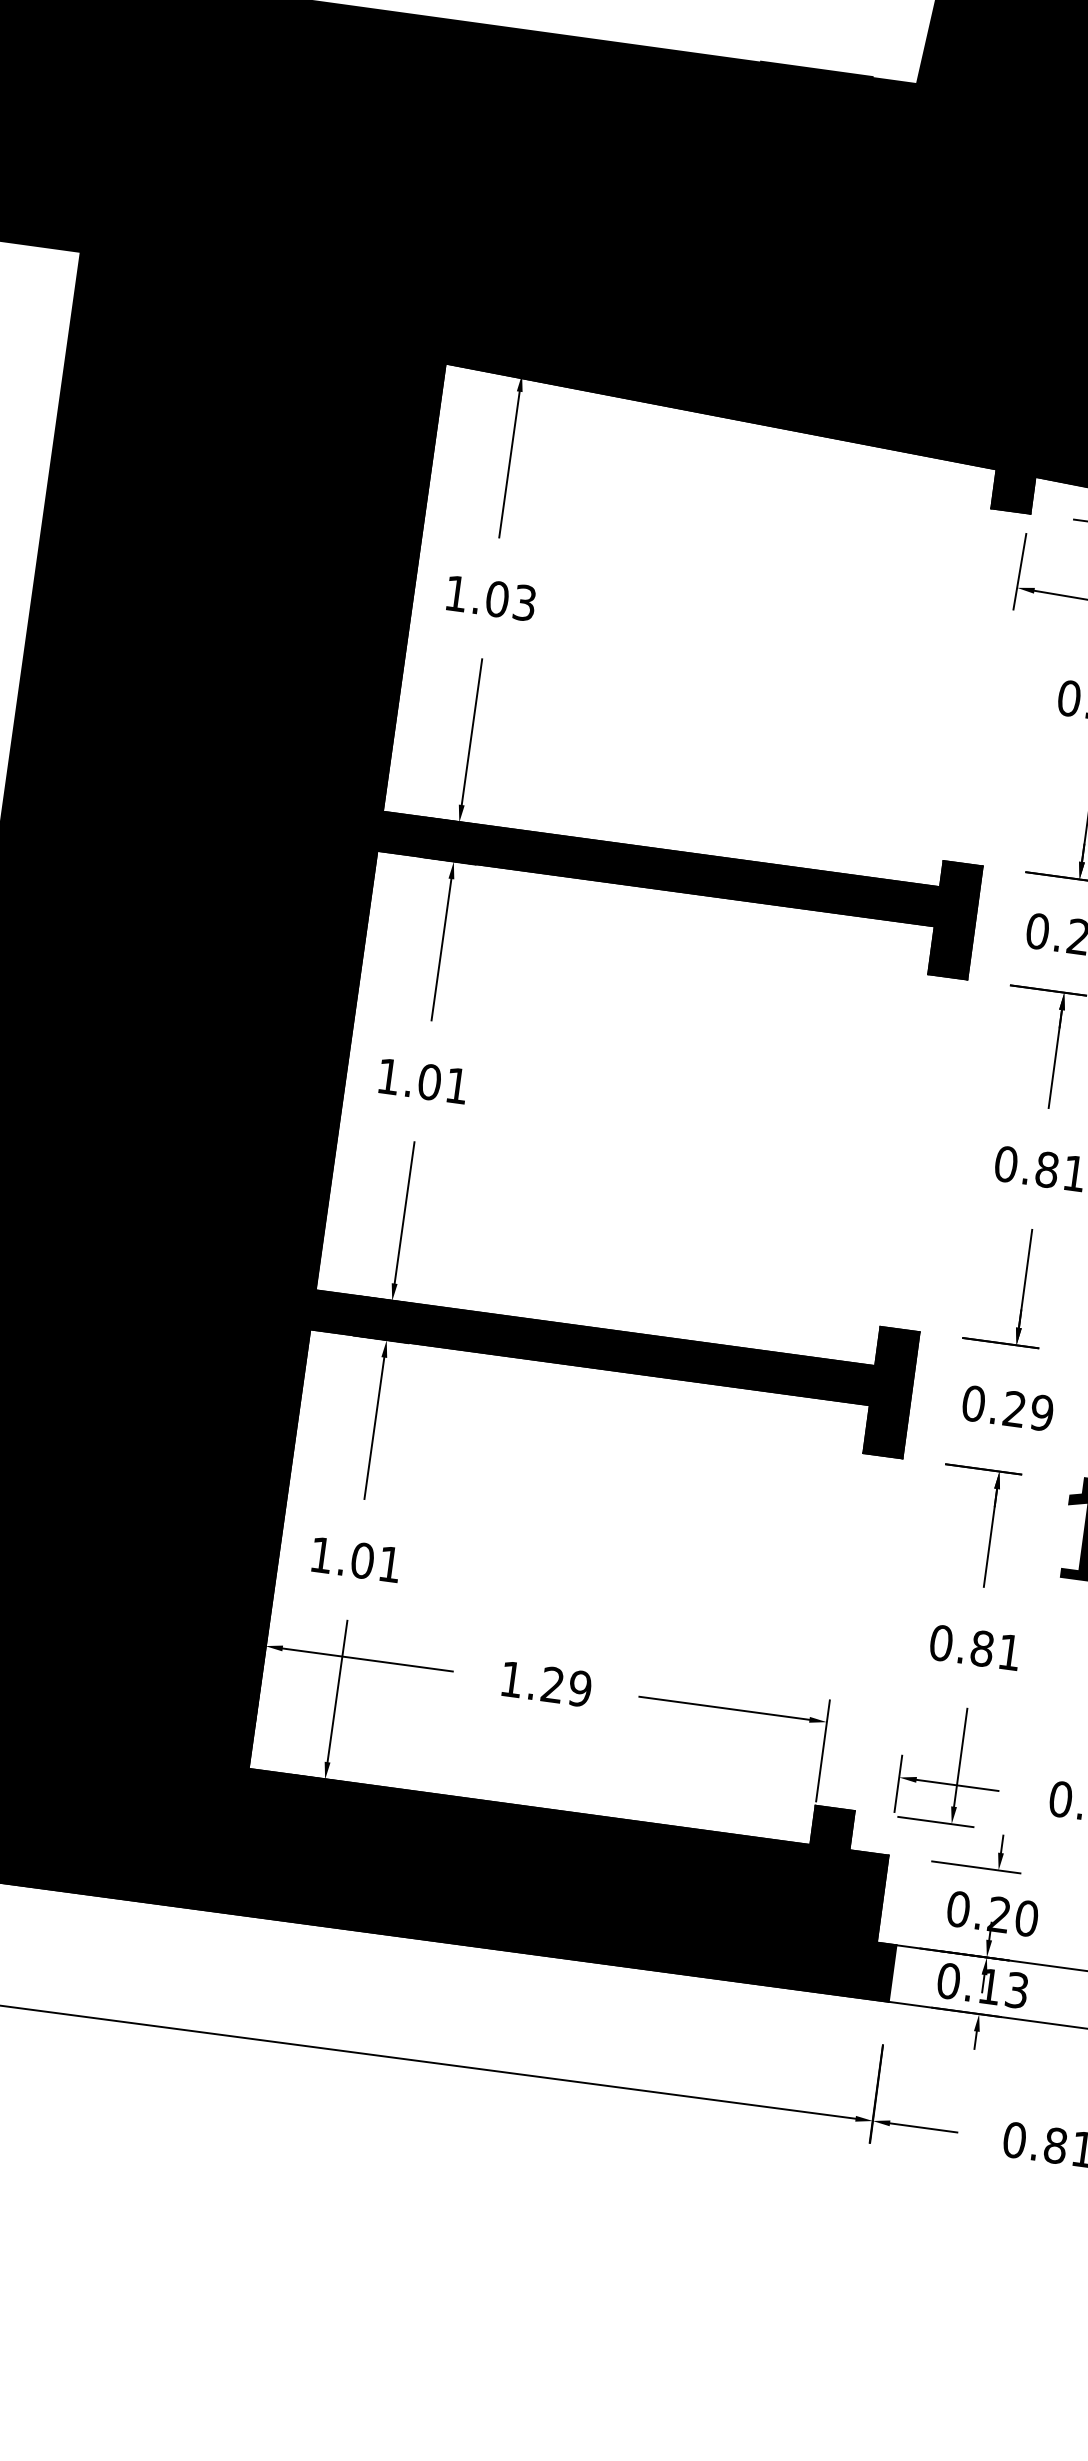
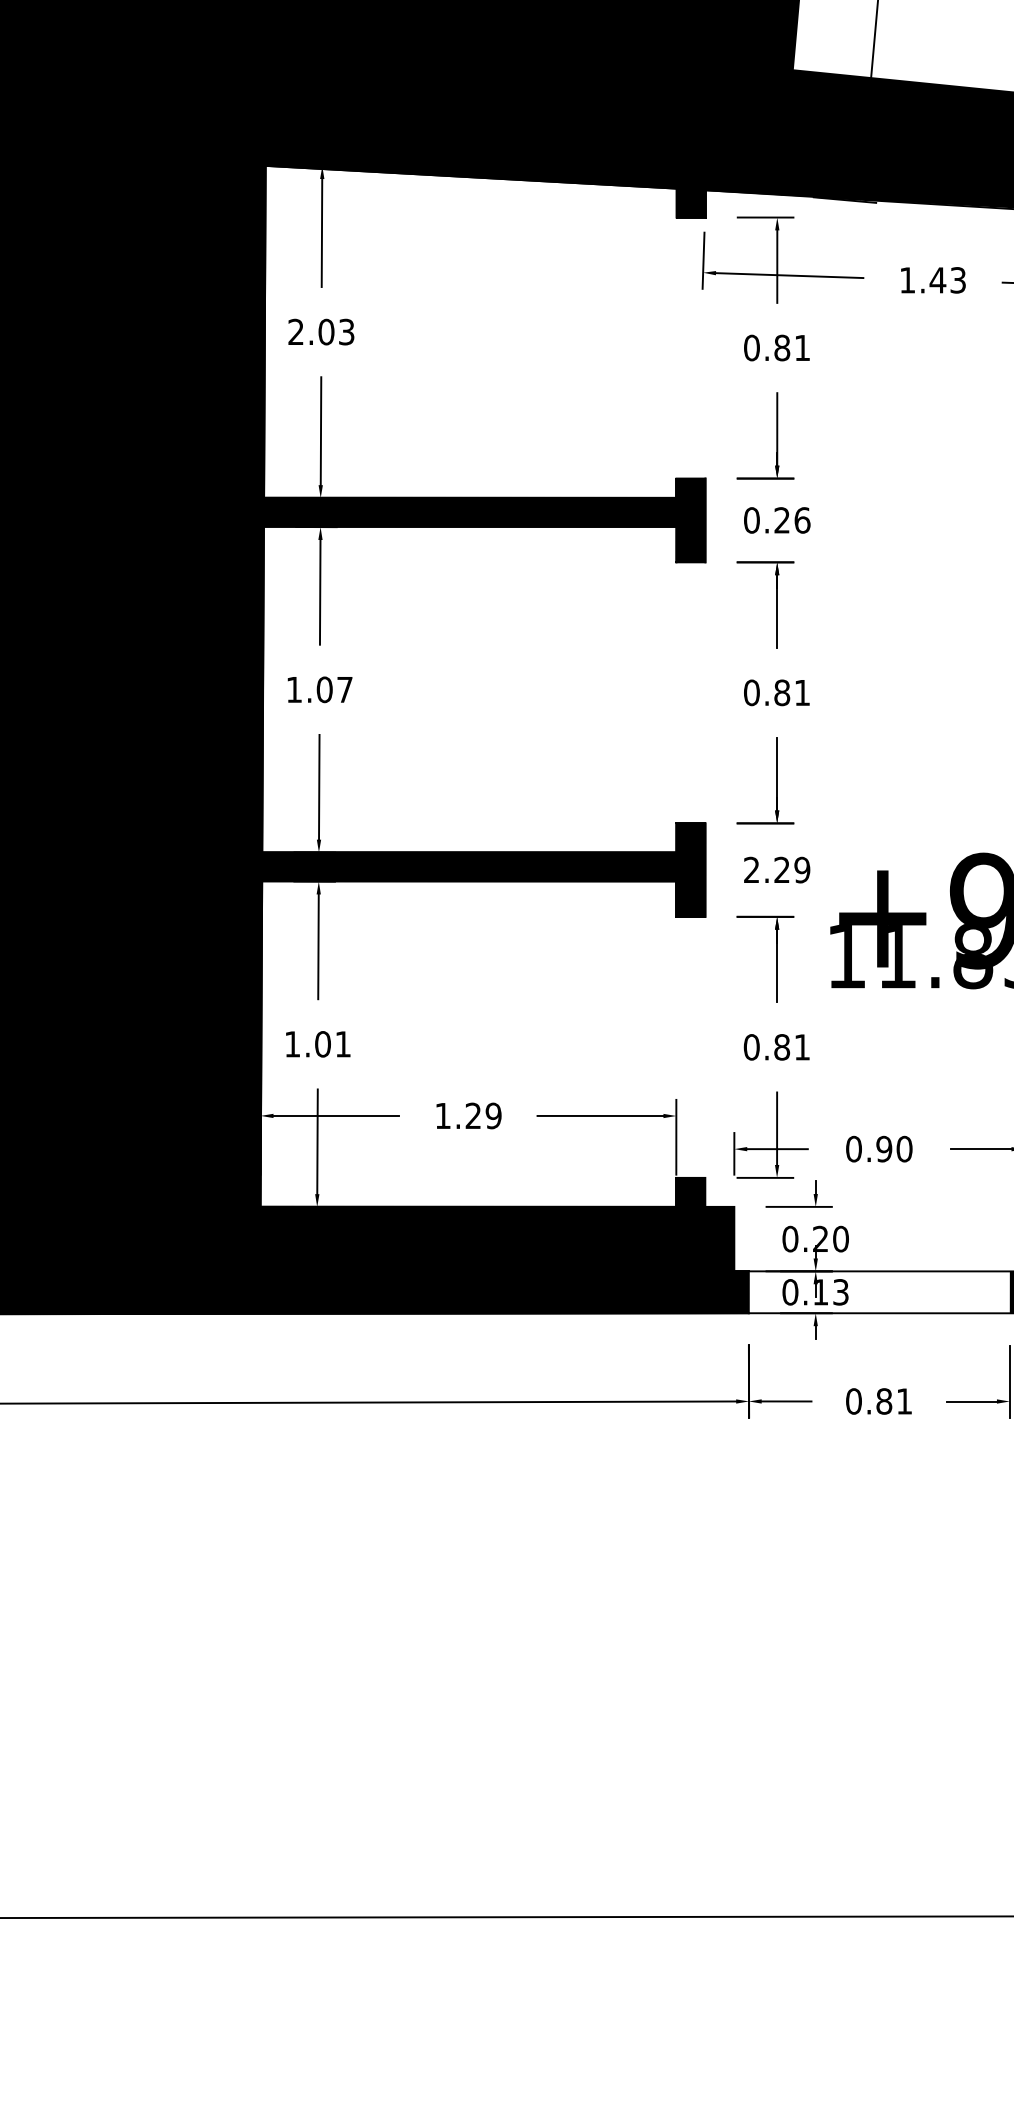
text: (455, 592) -> (295, 331), 1.03 -> 2.03
text: (456, 1085) -> (344, 689), 1.01 -> 1.07
text: (973, 1402) -> (751, 869), 0.29 -> 2.29

